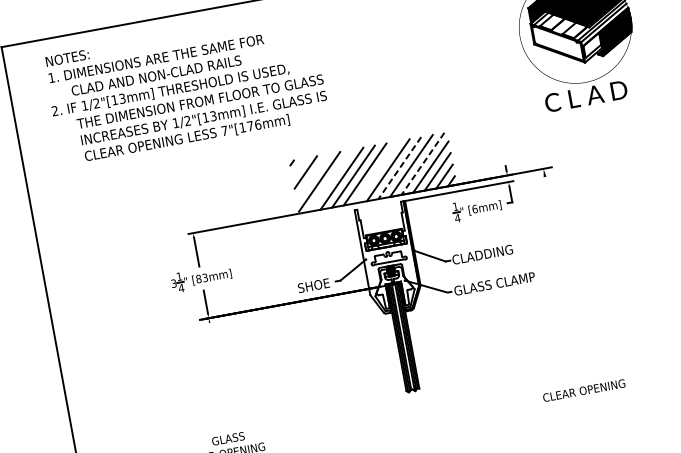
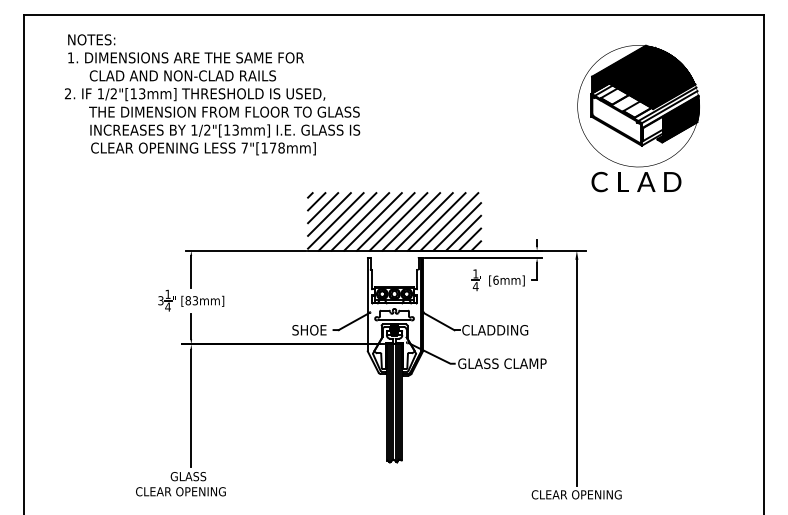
text: (257, 124) -> (281, 147), 7"[176mm] -> 7"[178mm]
line: (422, 163) -> (449, 221), dashed -> solid
line: (298, 167) -> (316, 201), added
line: (399, 167) -> (423, 221), dashed -> solid
line: (376, 172) -> (398, 221), added
line: (312, 177) -> (329, 214), added
line: (330, 180) -> (347, 221), added
line: (563, 279) -> (576, 372), added
line: (219, 375) -> (191, 407), added

